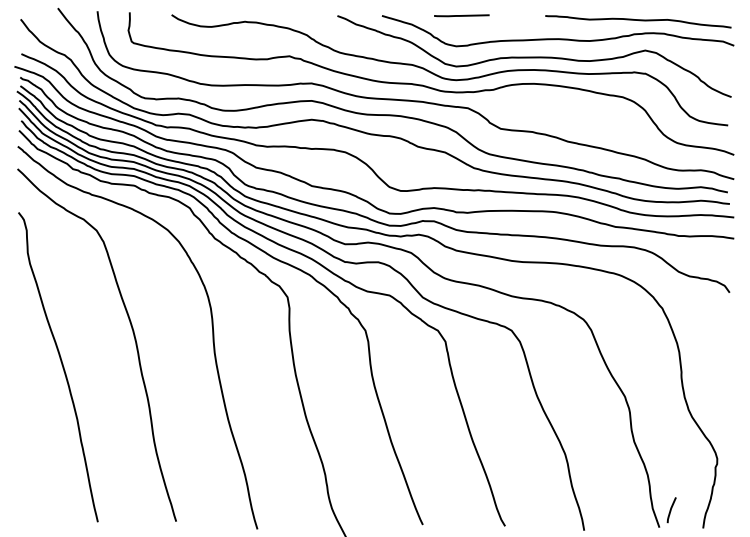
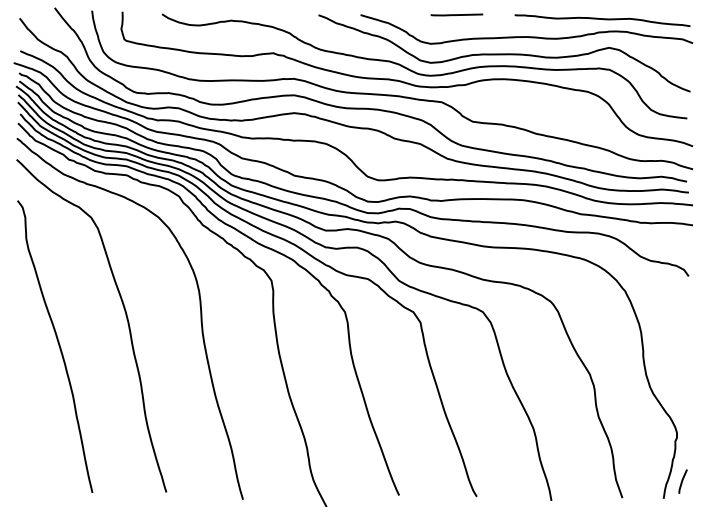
line: (461, 15) -> (456, 14), moved
line: (671, 510) -> (682, 481), moved

